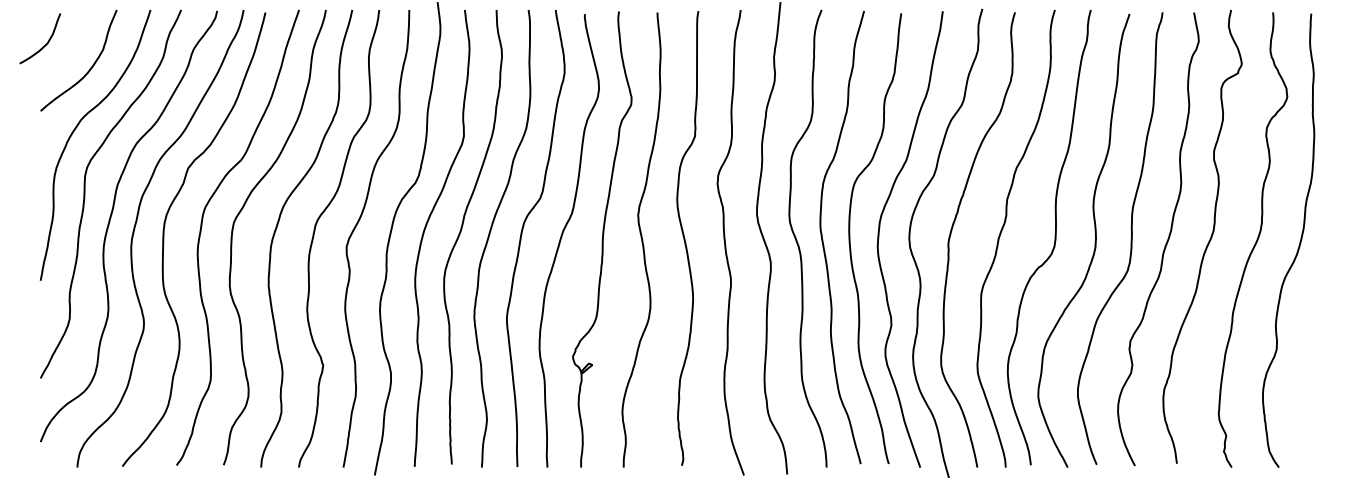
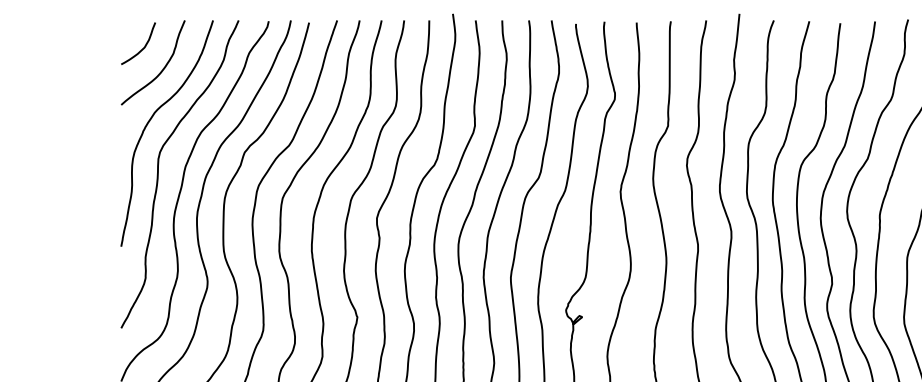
curve: (47, 41) -> (144, 45), moved

